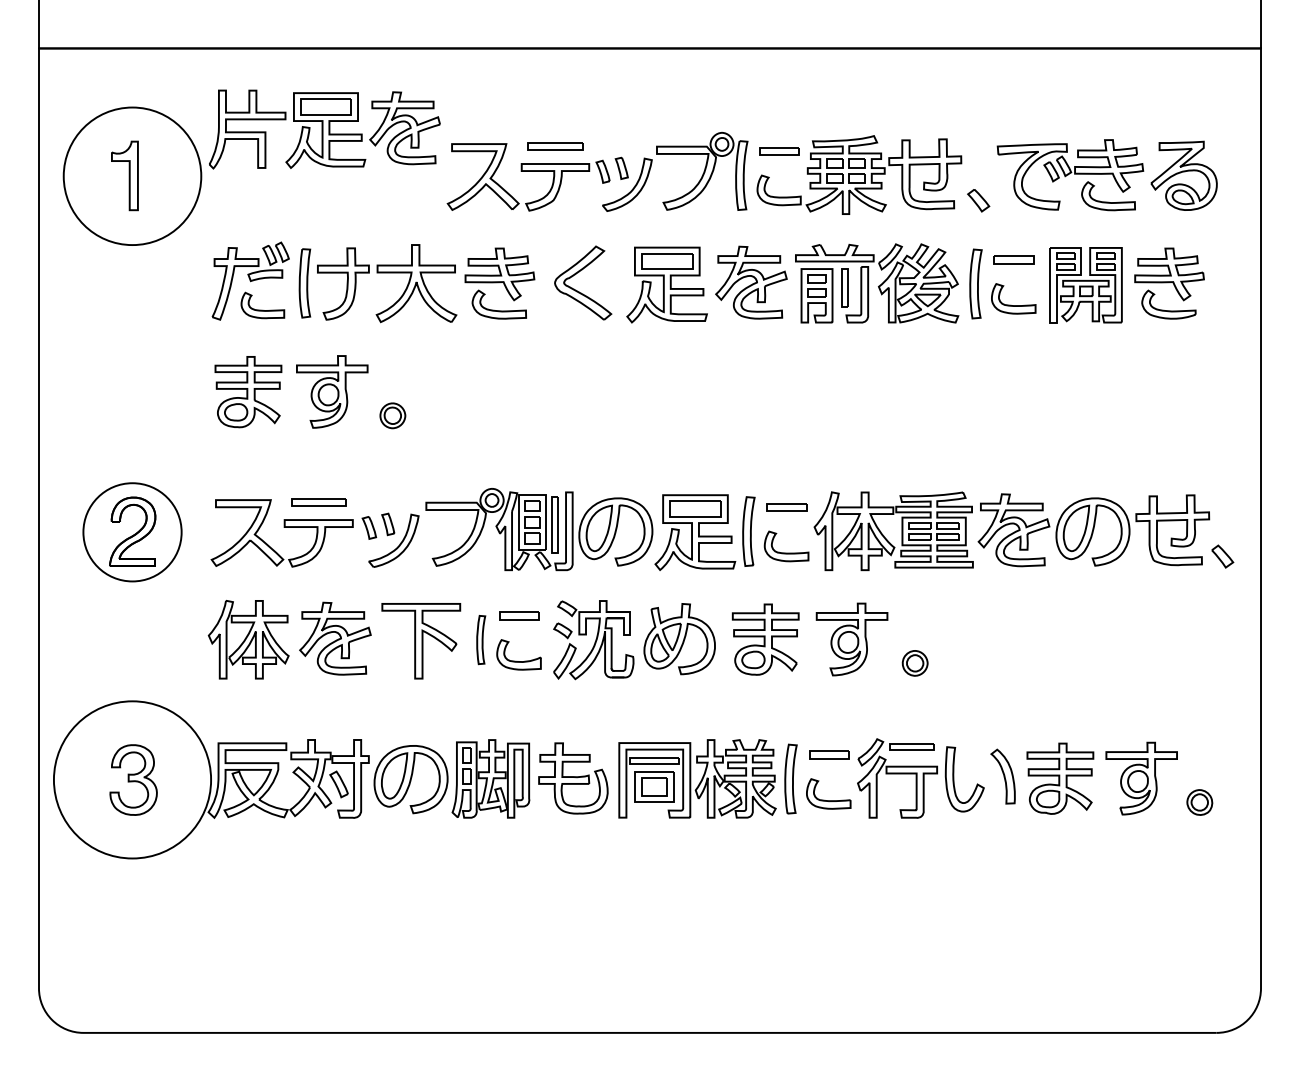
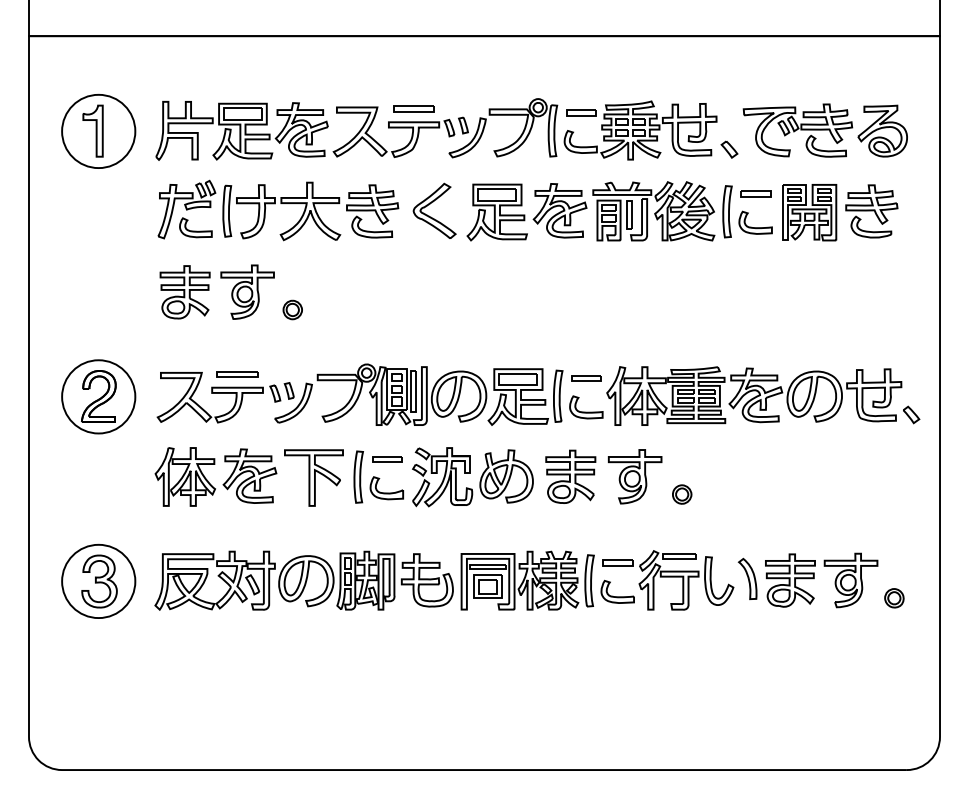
part: (324, 129) -> (241, 130), moved
circle: (132, 176) -> (98, 131), size x0.71
part: (480, 639) -> (358, 476), size x1.43
circle: (132, 779) -> (98, 581), size x0.62

